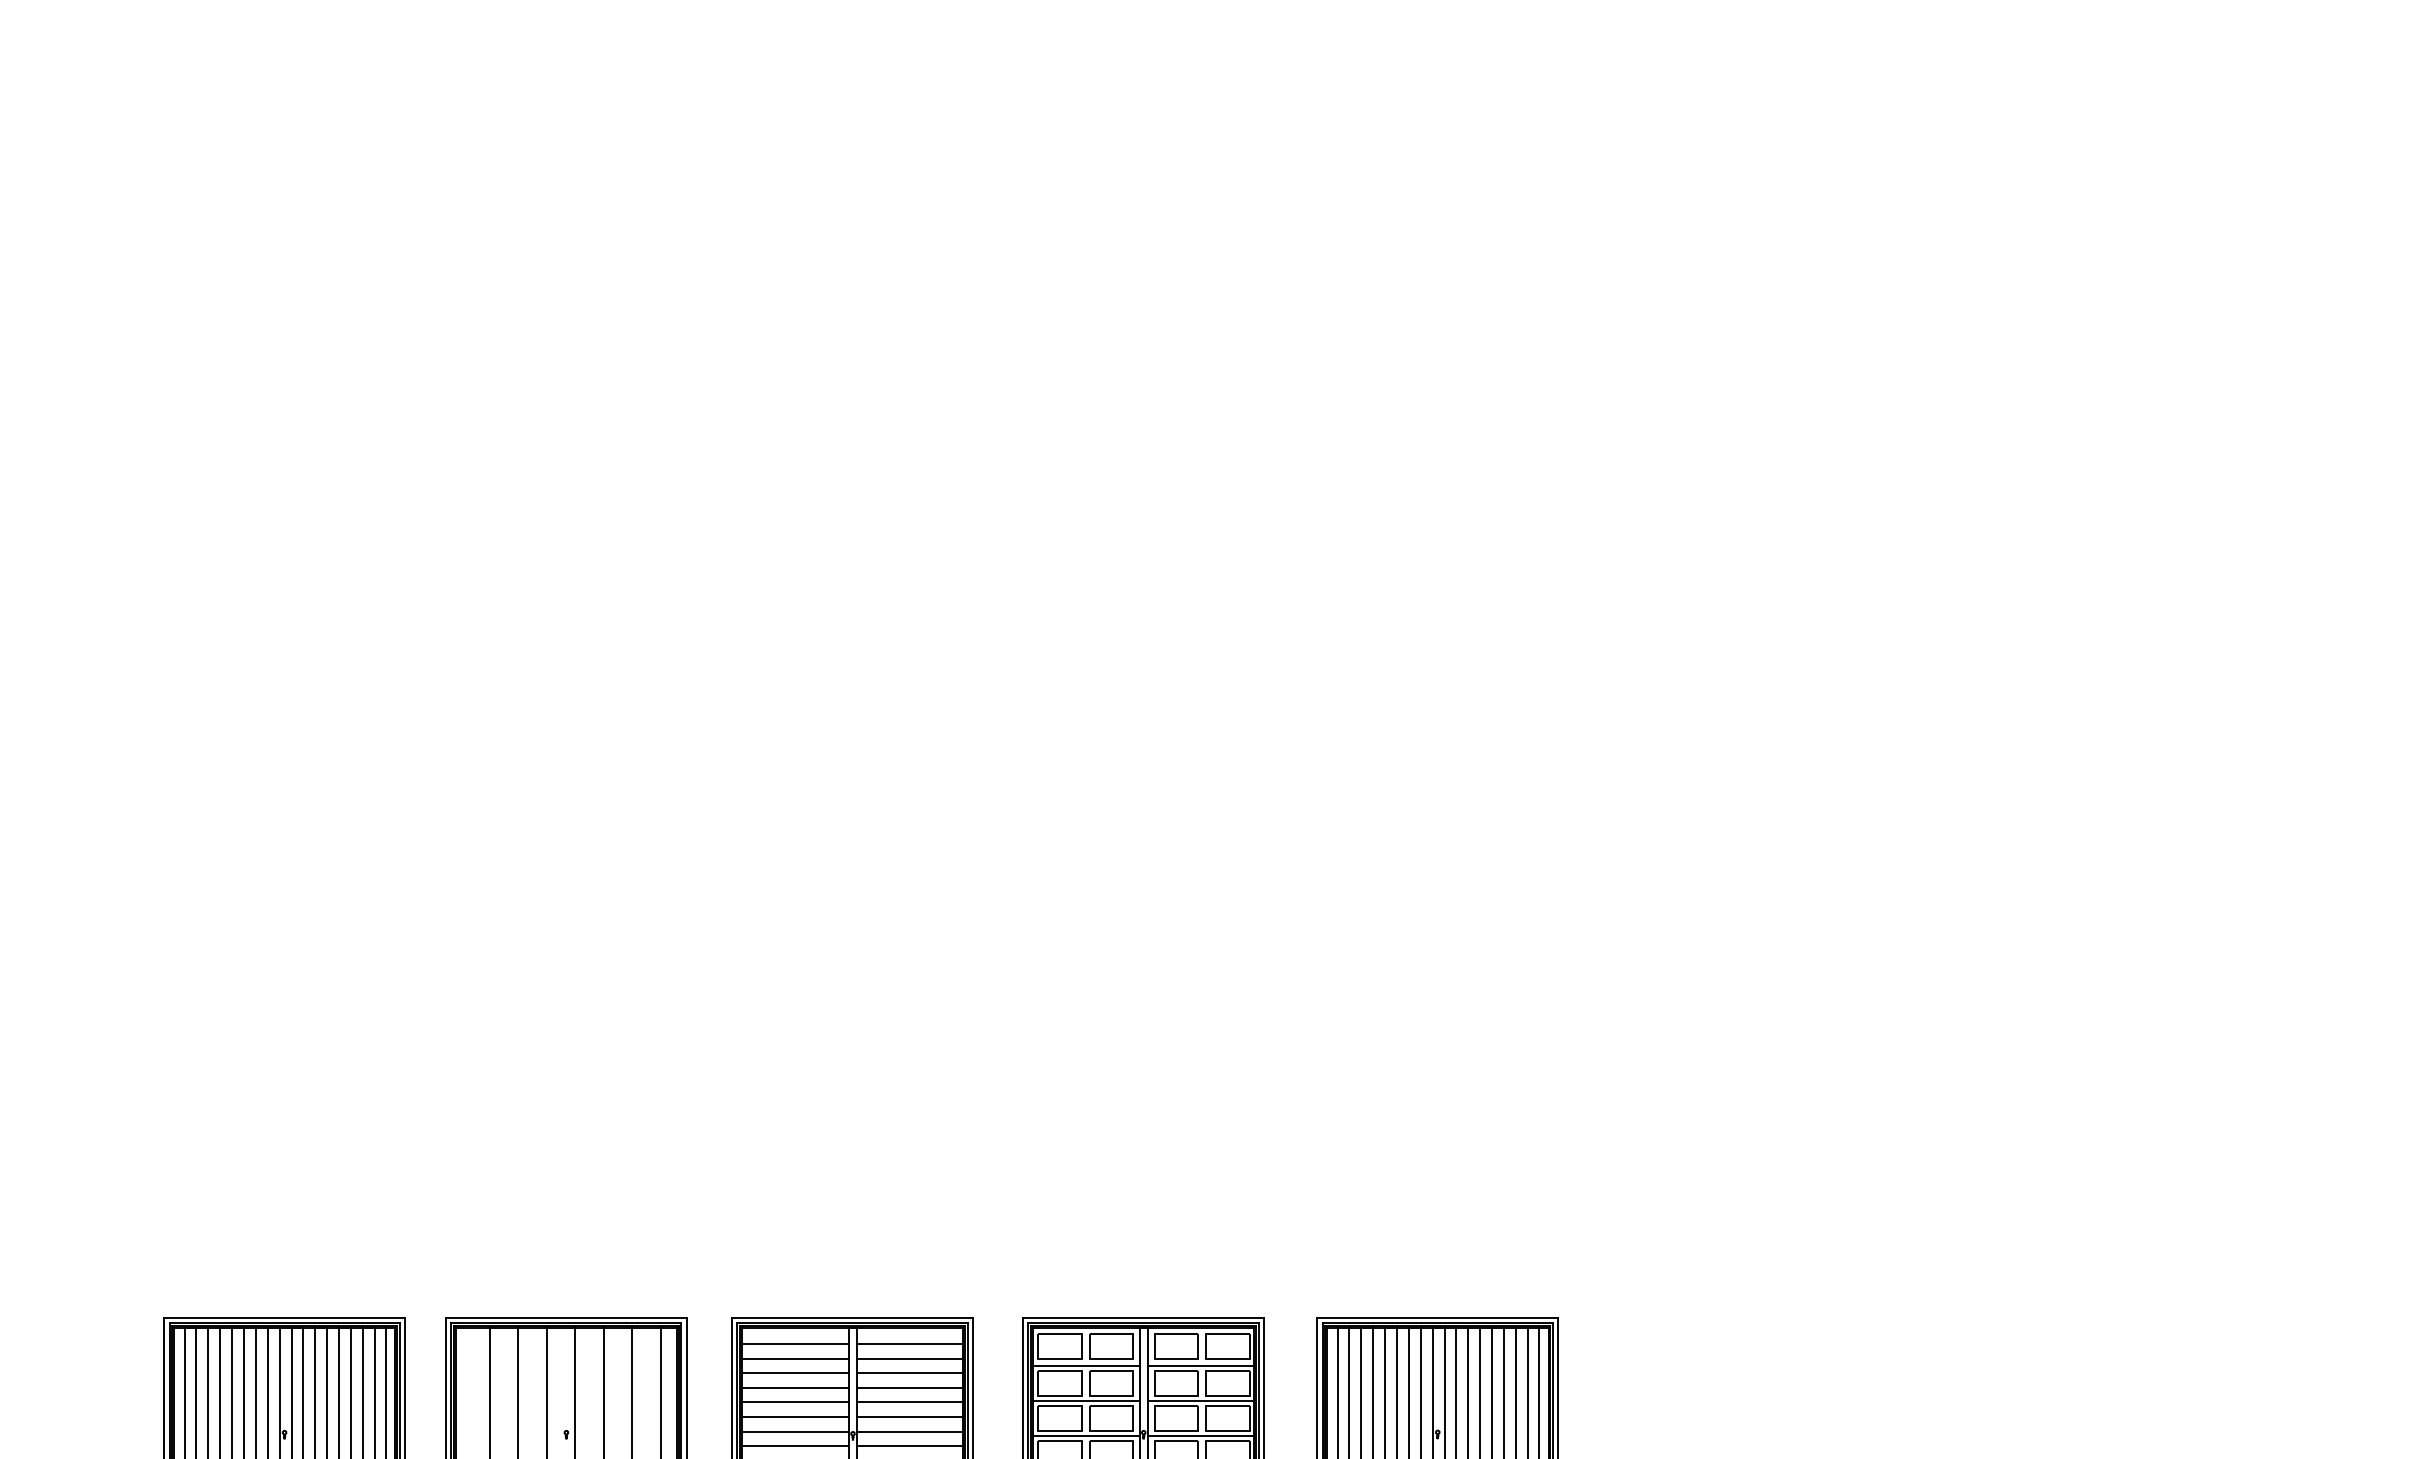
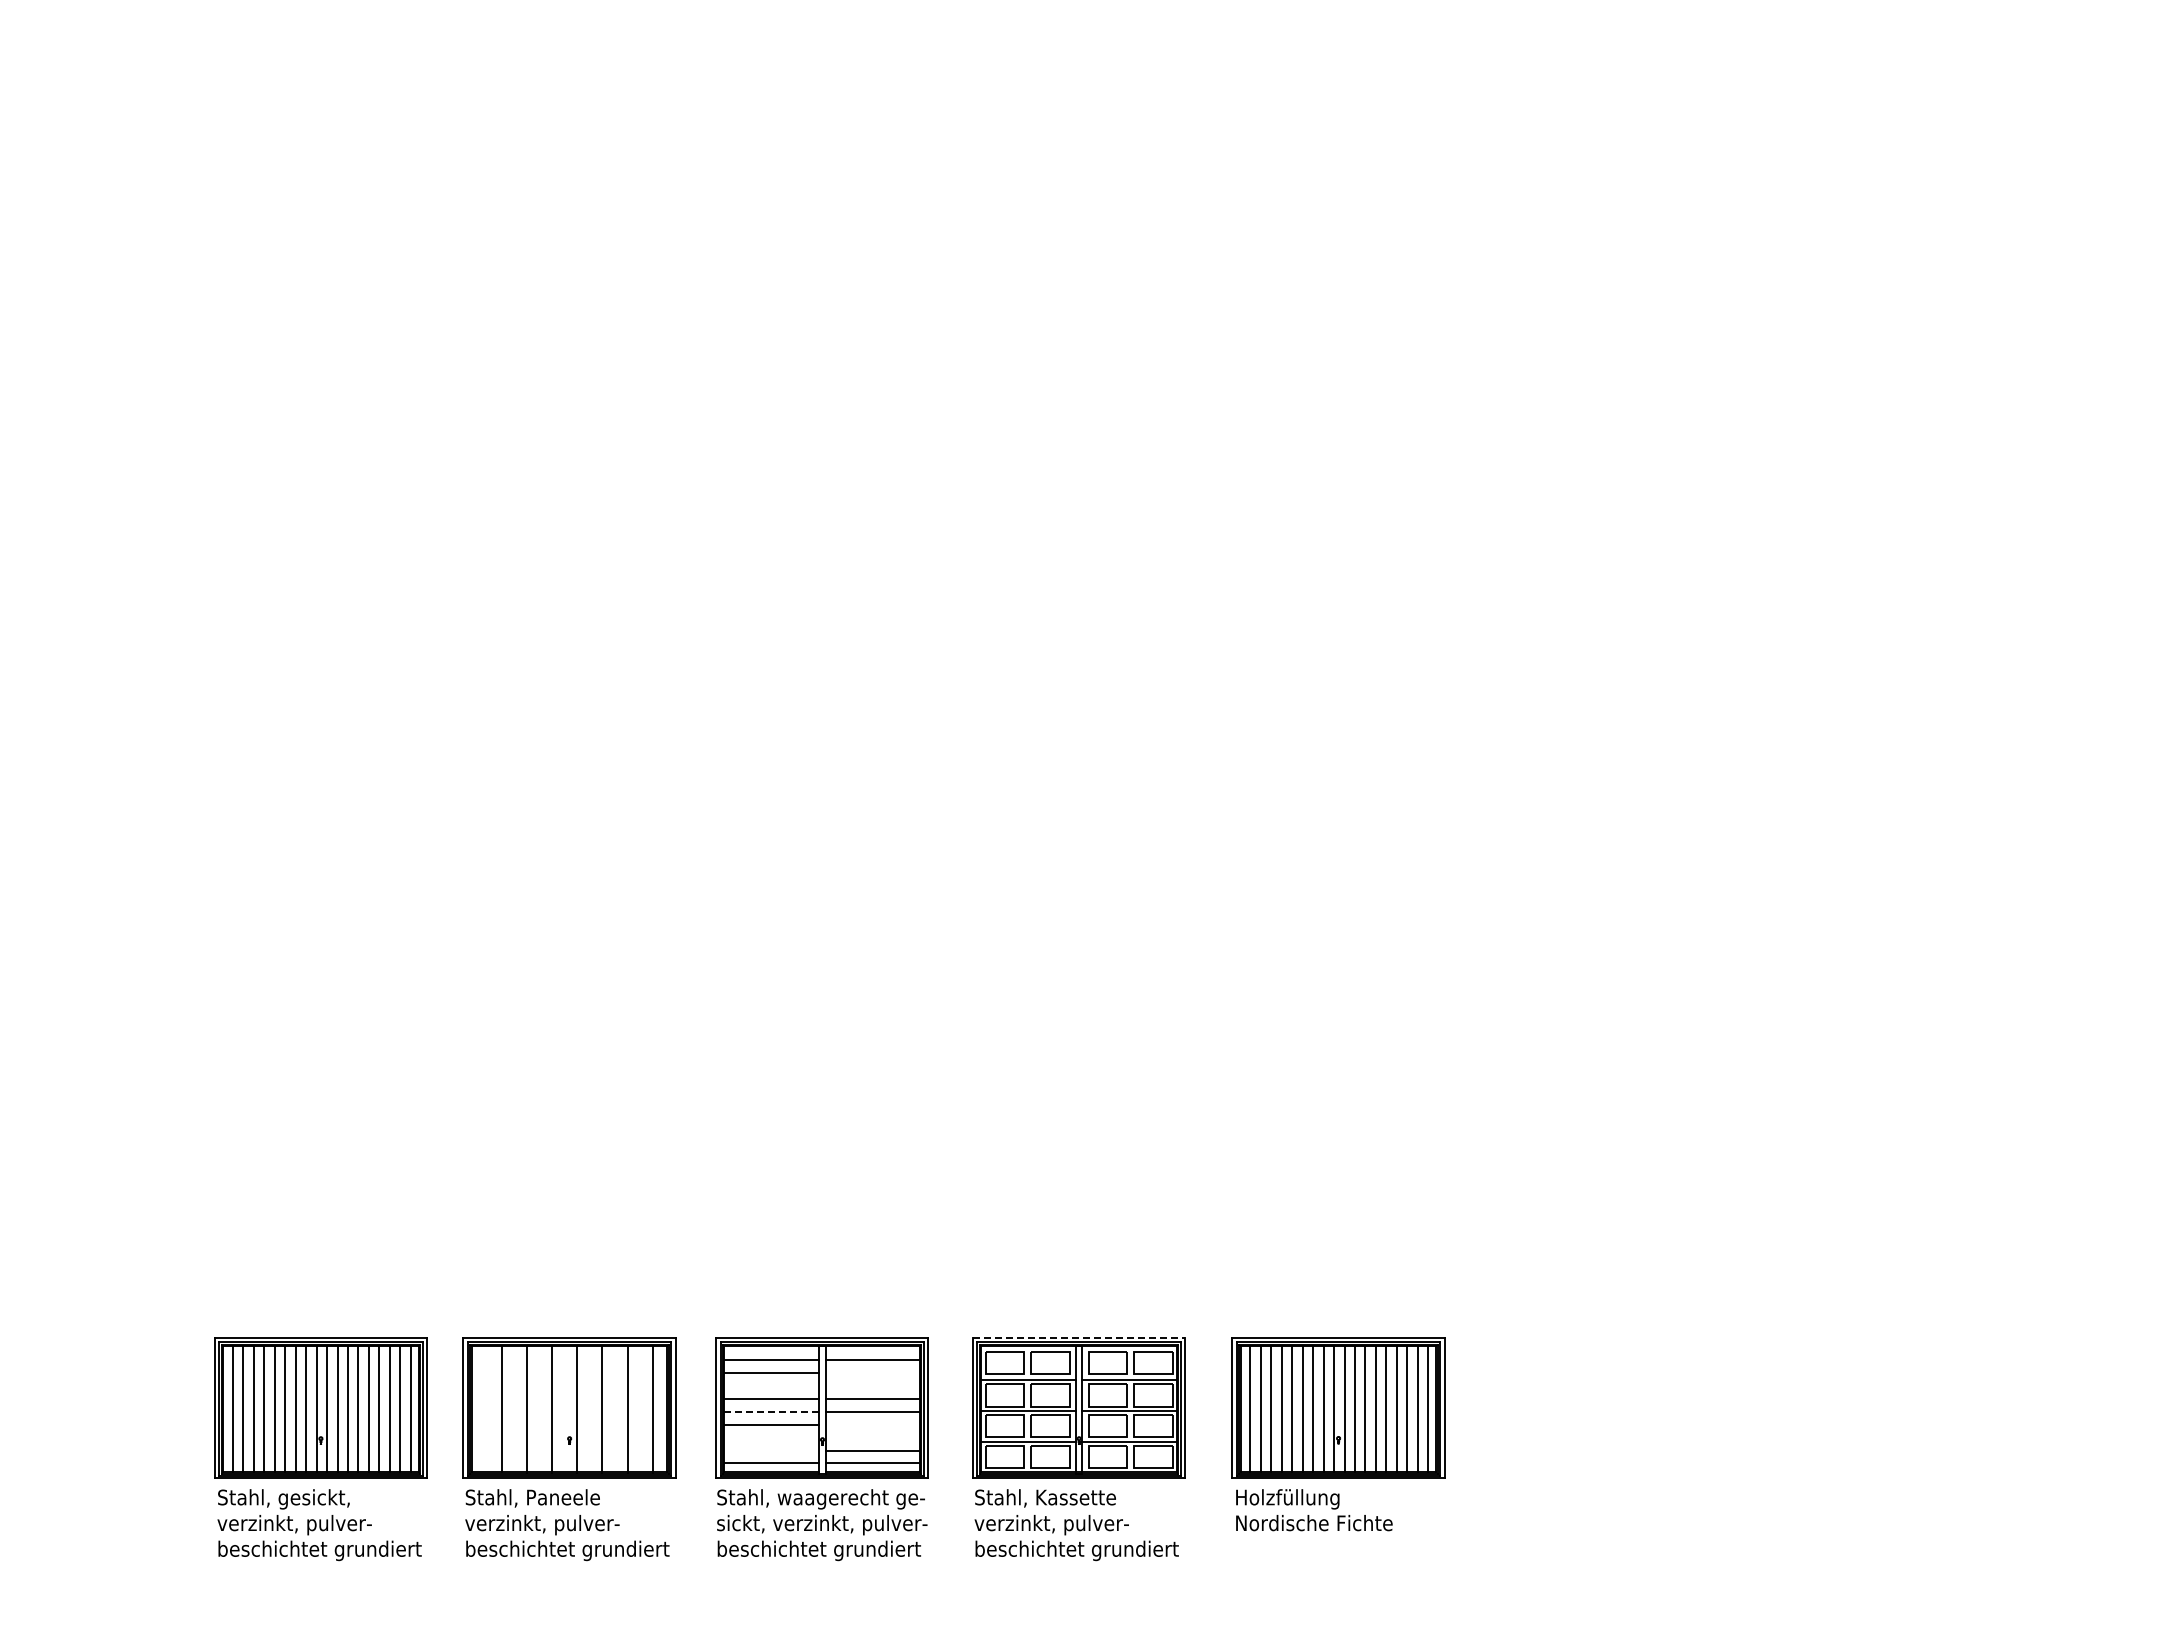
line: (1144, 1317) -> (1079, 1337), solid -> dashed
line: (909, 1358) -> (872, 1373), removed
line: (795, 1373) -> (771, 1386), removed
line: (909, 1373) -> (872, 1386), removed
line: (795, 1401) -> (771, 1411), solid -> dashed
line: (909, 1416) -> (872, 1424), removed
line: (795, 1431) -> (771, 1437), removed
line: (909, 1431) -> (872, 1437), removed
line: (795, 1445) -> (771, 1450), removed

